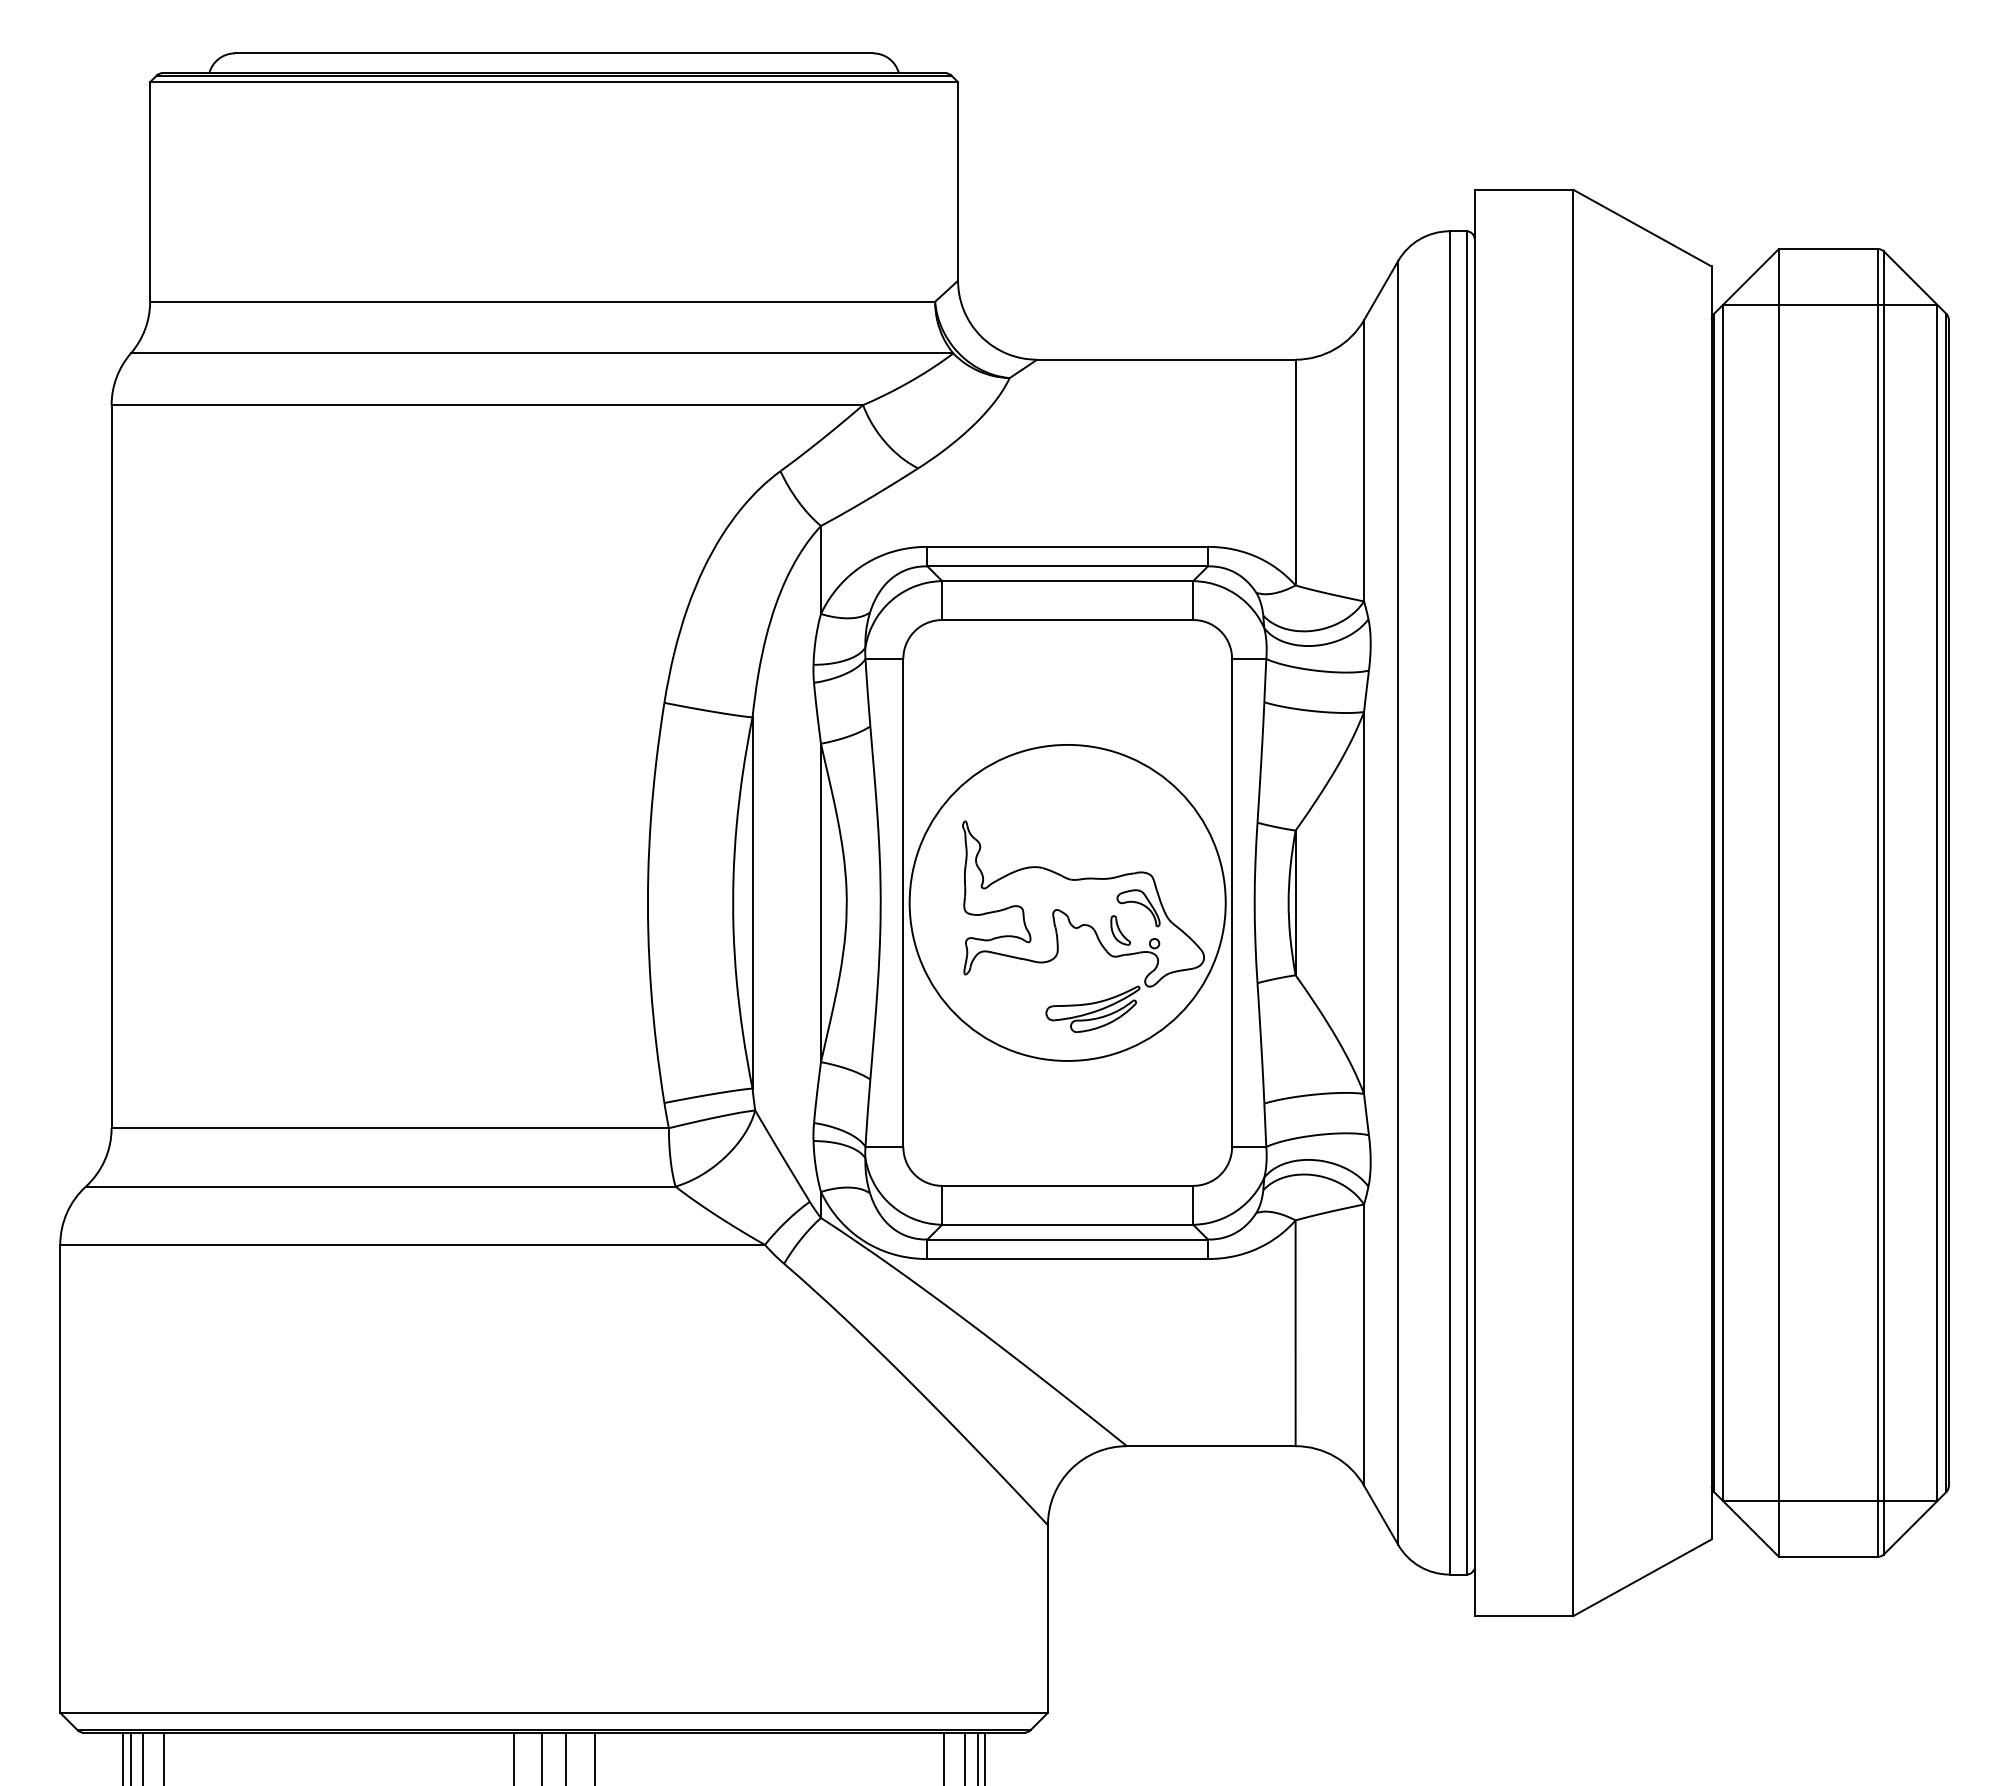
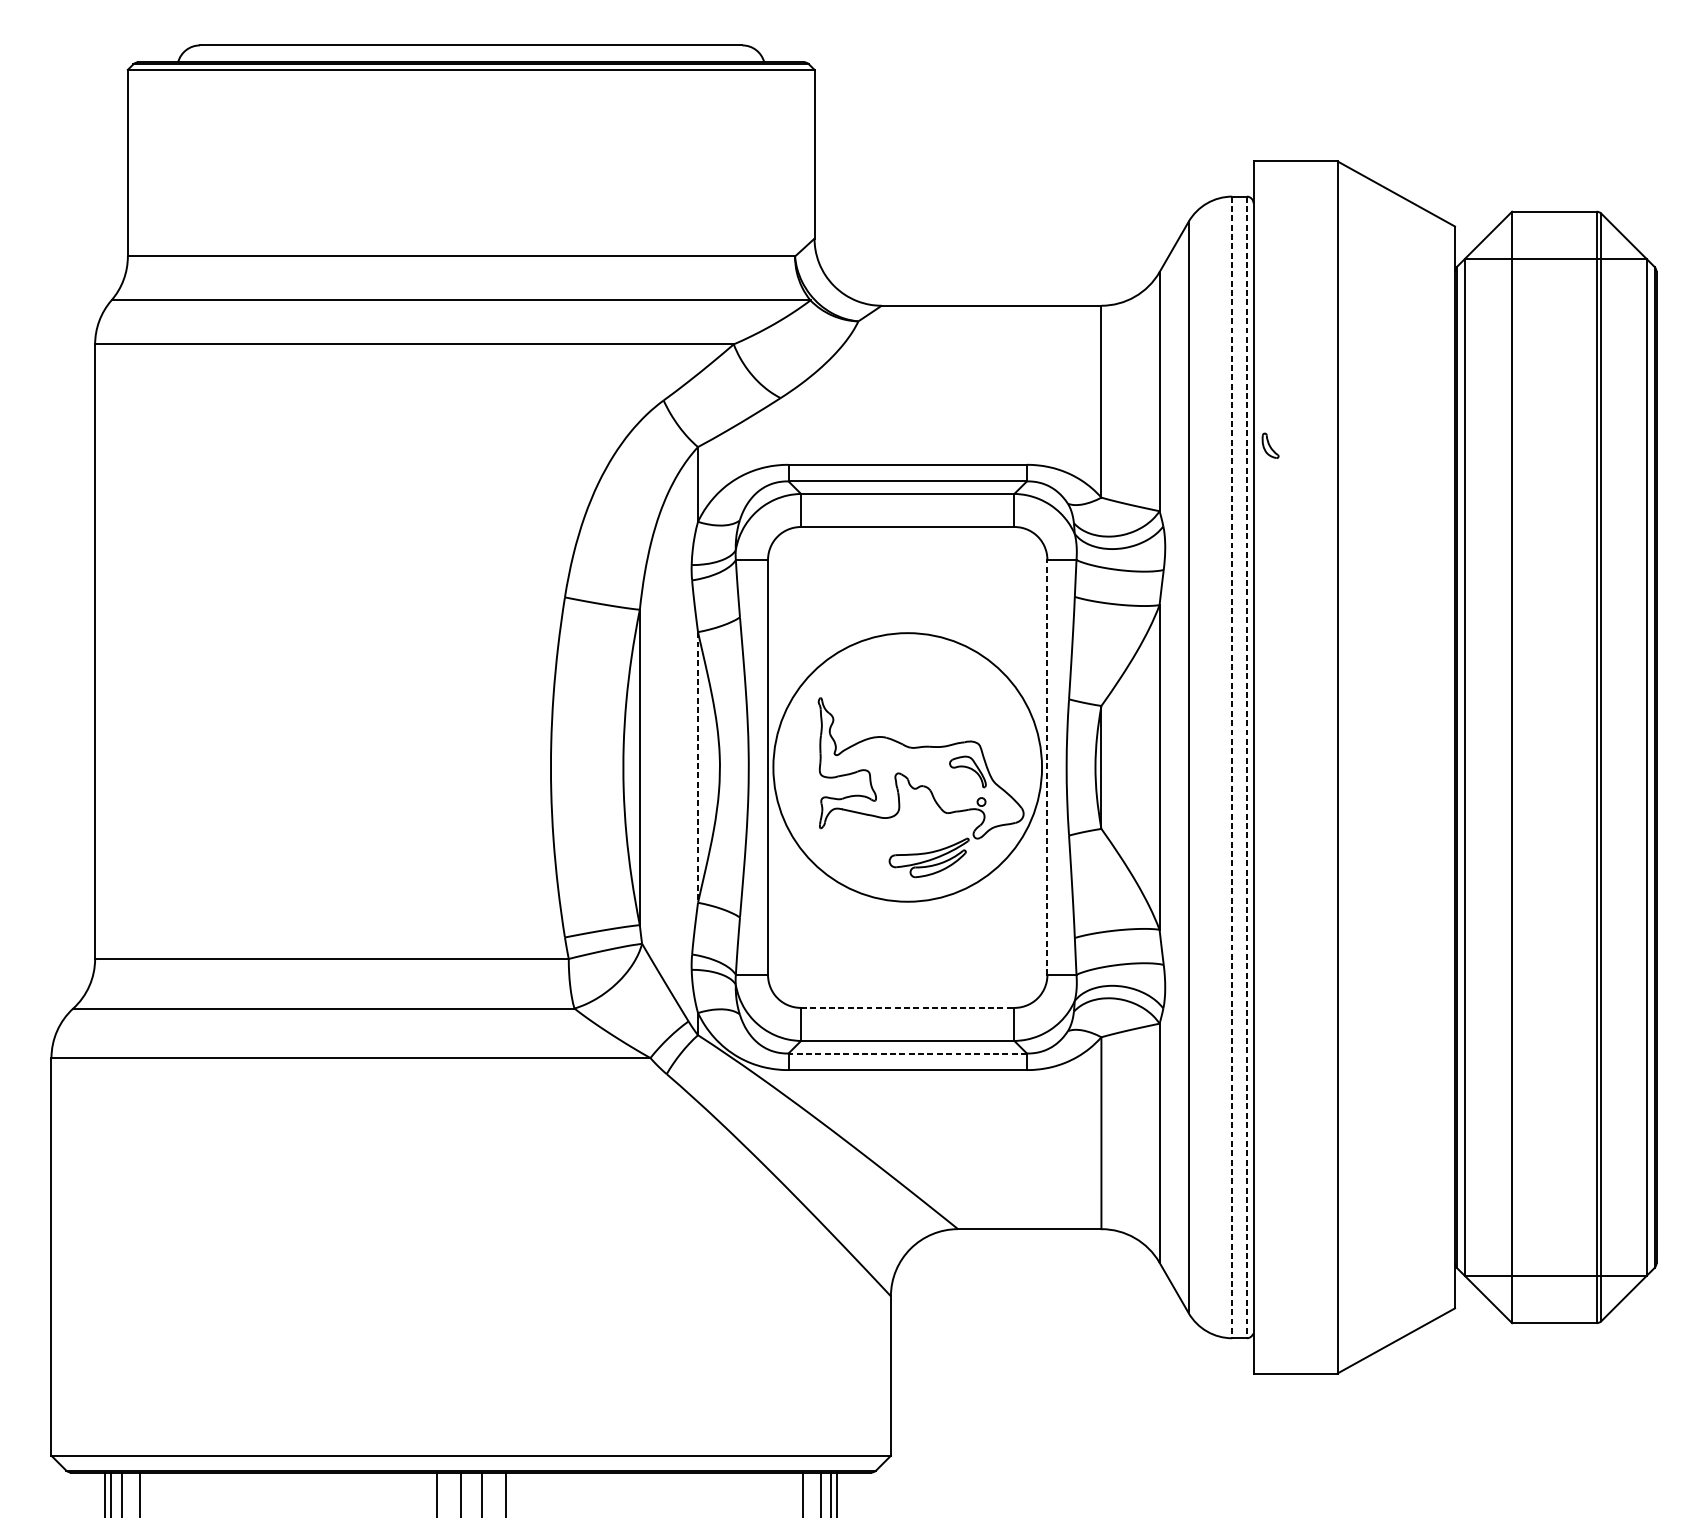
line: (1232, 902) -> (1047, 767), solid -> dashed
line: (1449, 902) -> (1232, 767), solid -> dashed
line: (1466, 902) -> (1246, 767), solid -> dashed
line: (820, 903) -> (697, 767), solid -> dashed
part: (1120, 930) -> (1270, 445), moved
line: (1068, 1185) -> (908, 1007), solid -> dashed
line: (1067, 1239) -> (907, 1053), solid -> dashed

